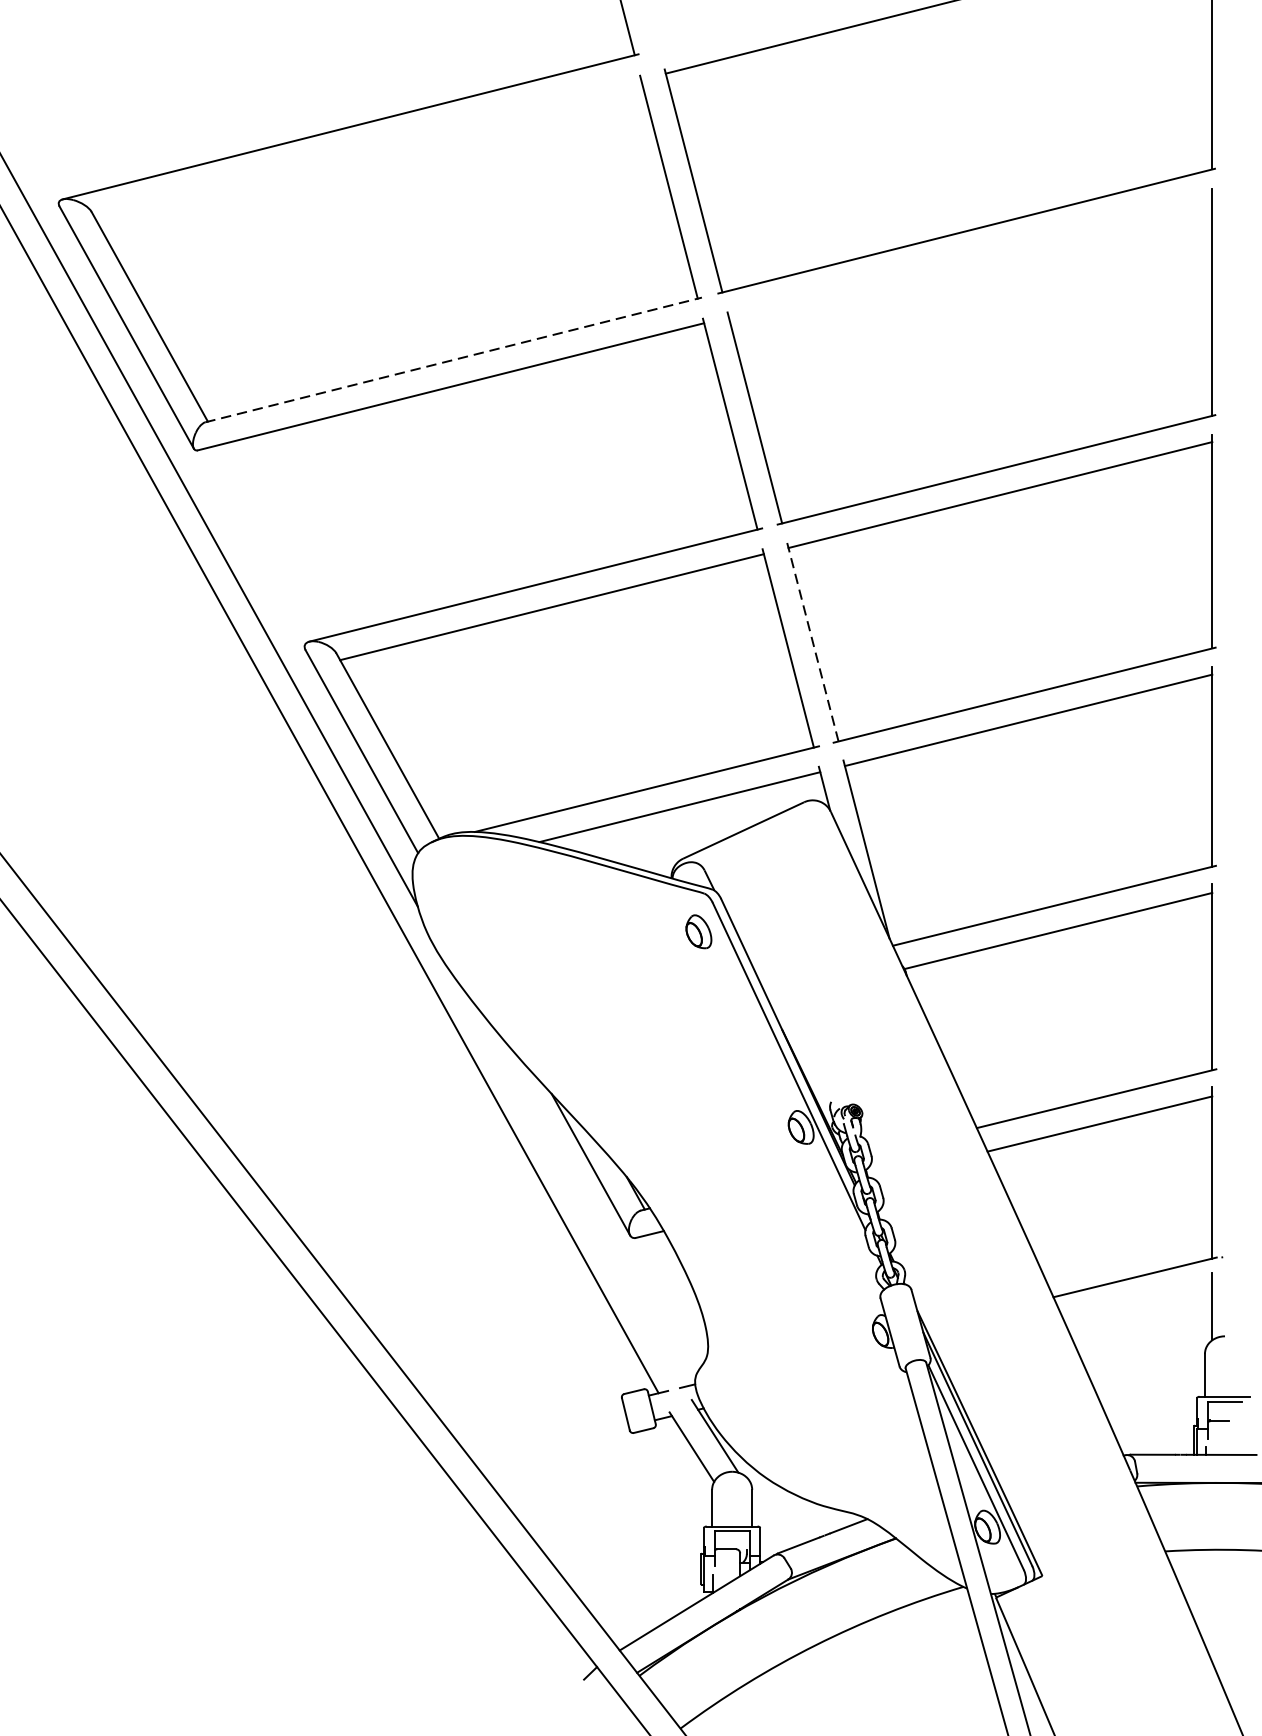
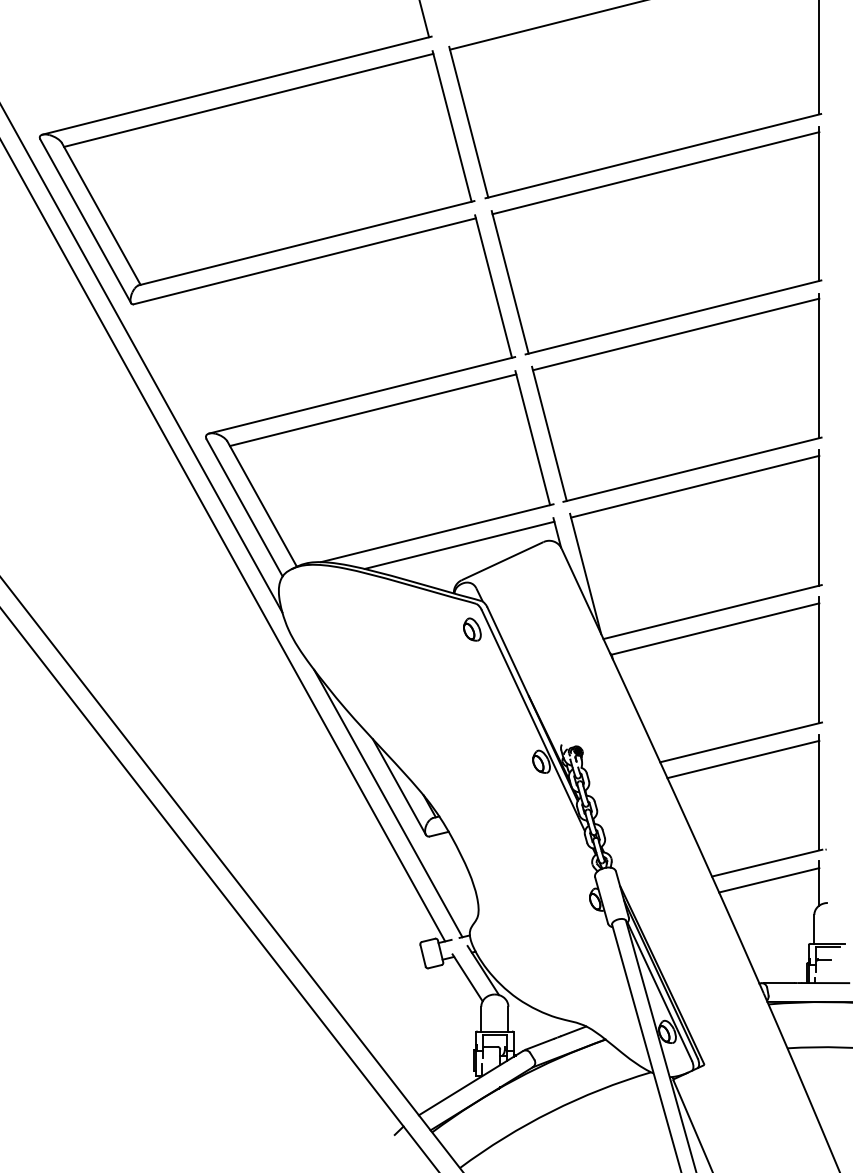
line: (367, 147) -> (248, 99), added
line: (969, 256) -> (655, 173), added
line: (454, 360) -> (307, 243), dashed -> solid
line: (813, 641) -> (549, 433), dashed -> solid
line: (574, 1189) -> (388, 803), added
line: (1138, 1303) -> (769, 880), added

